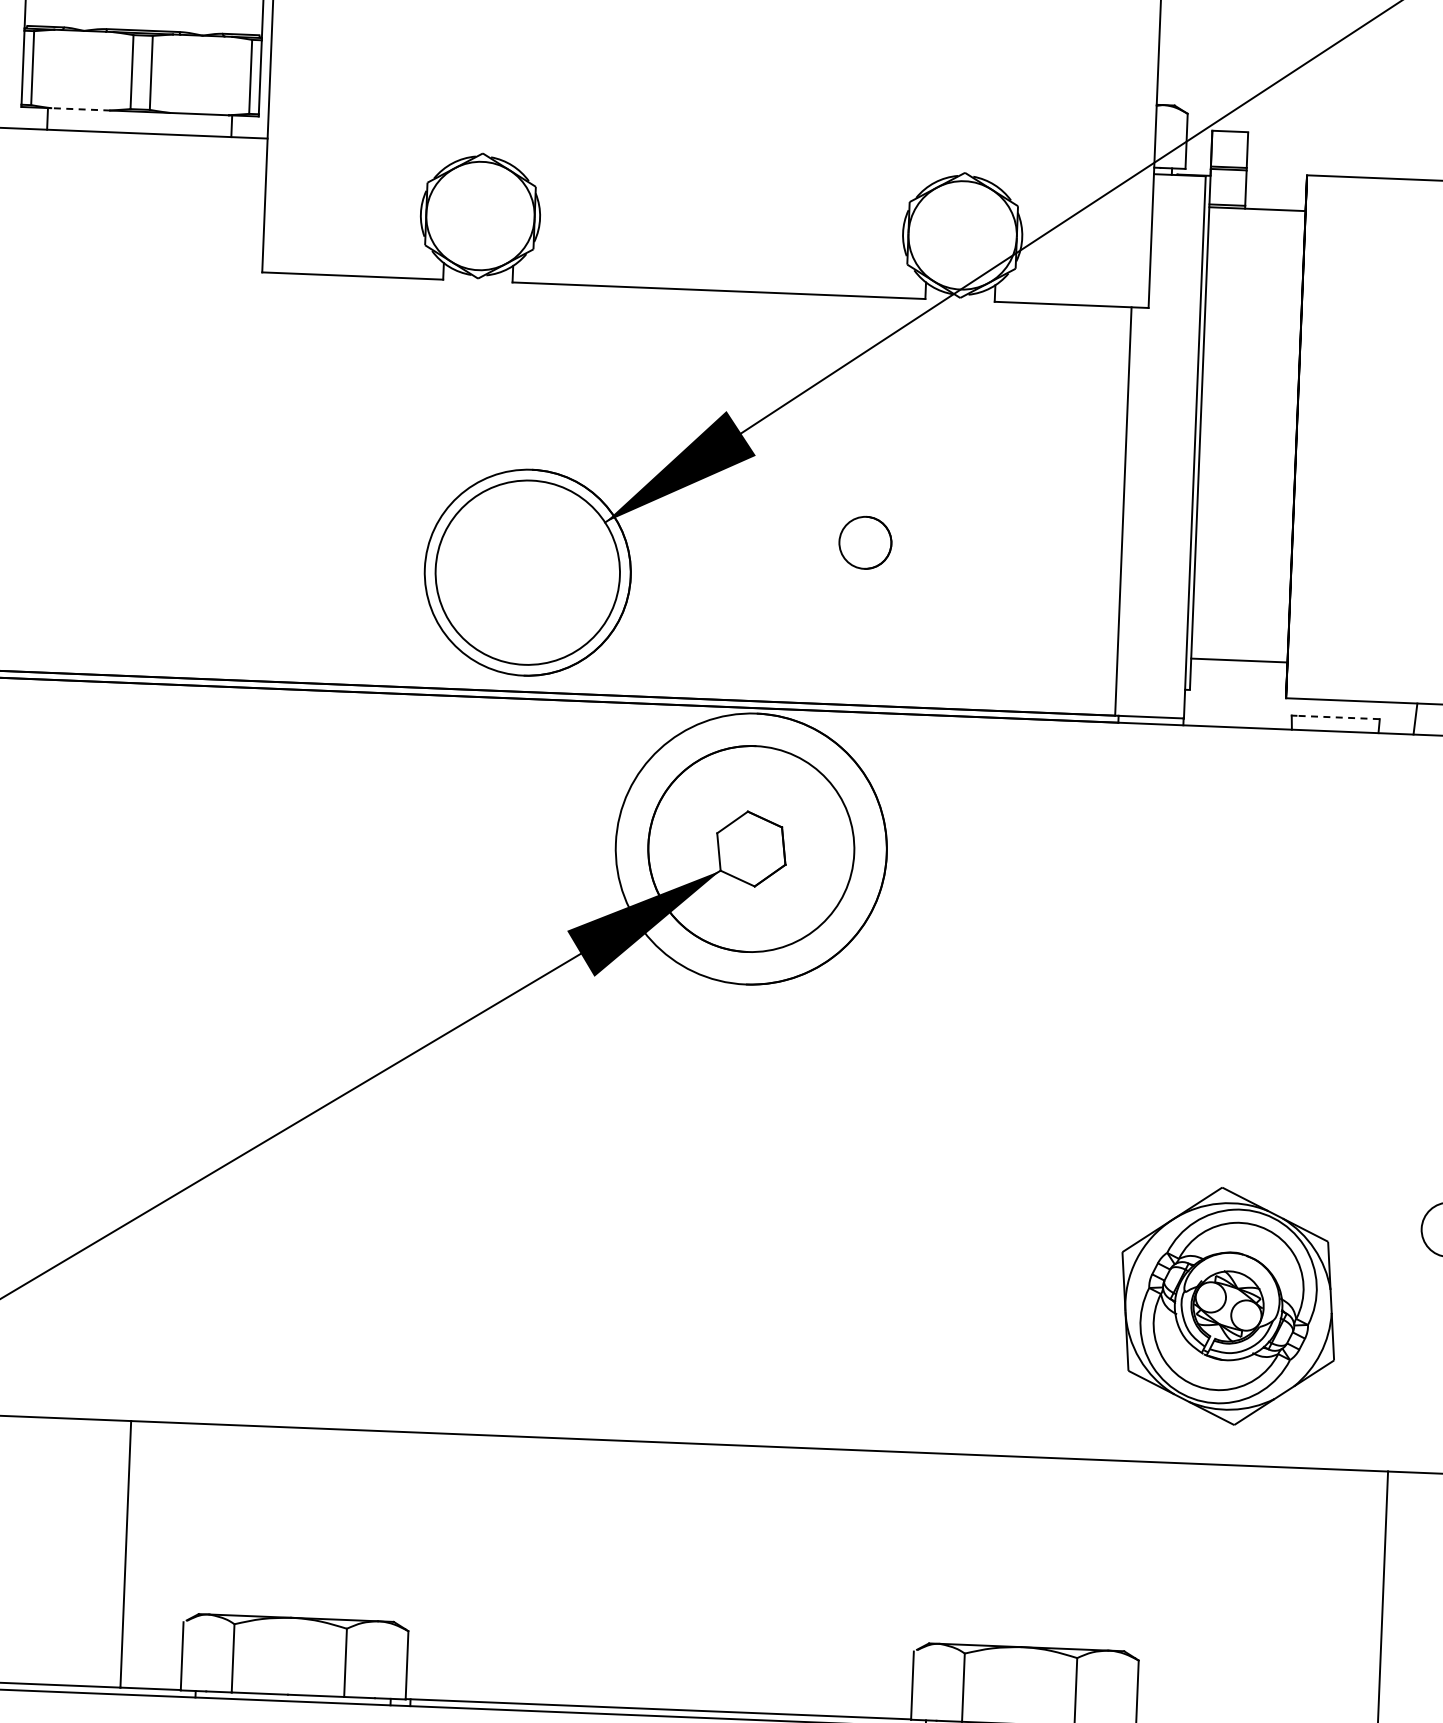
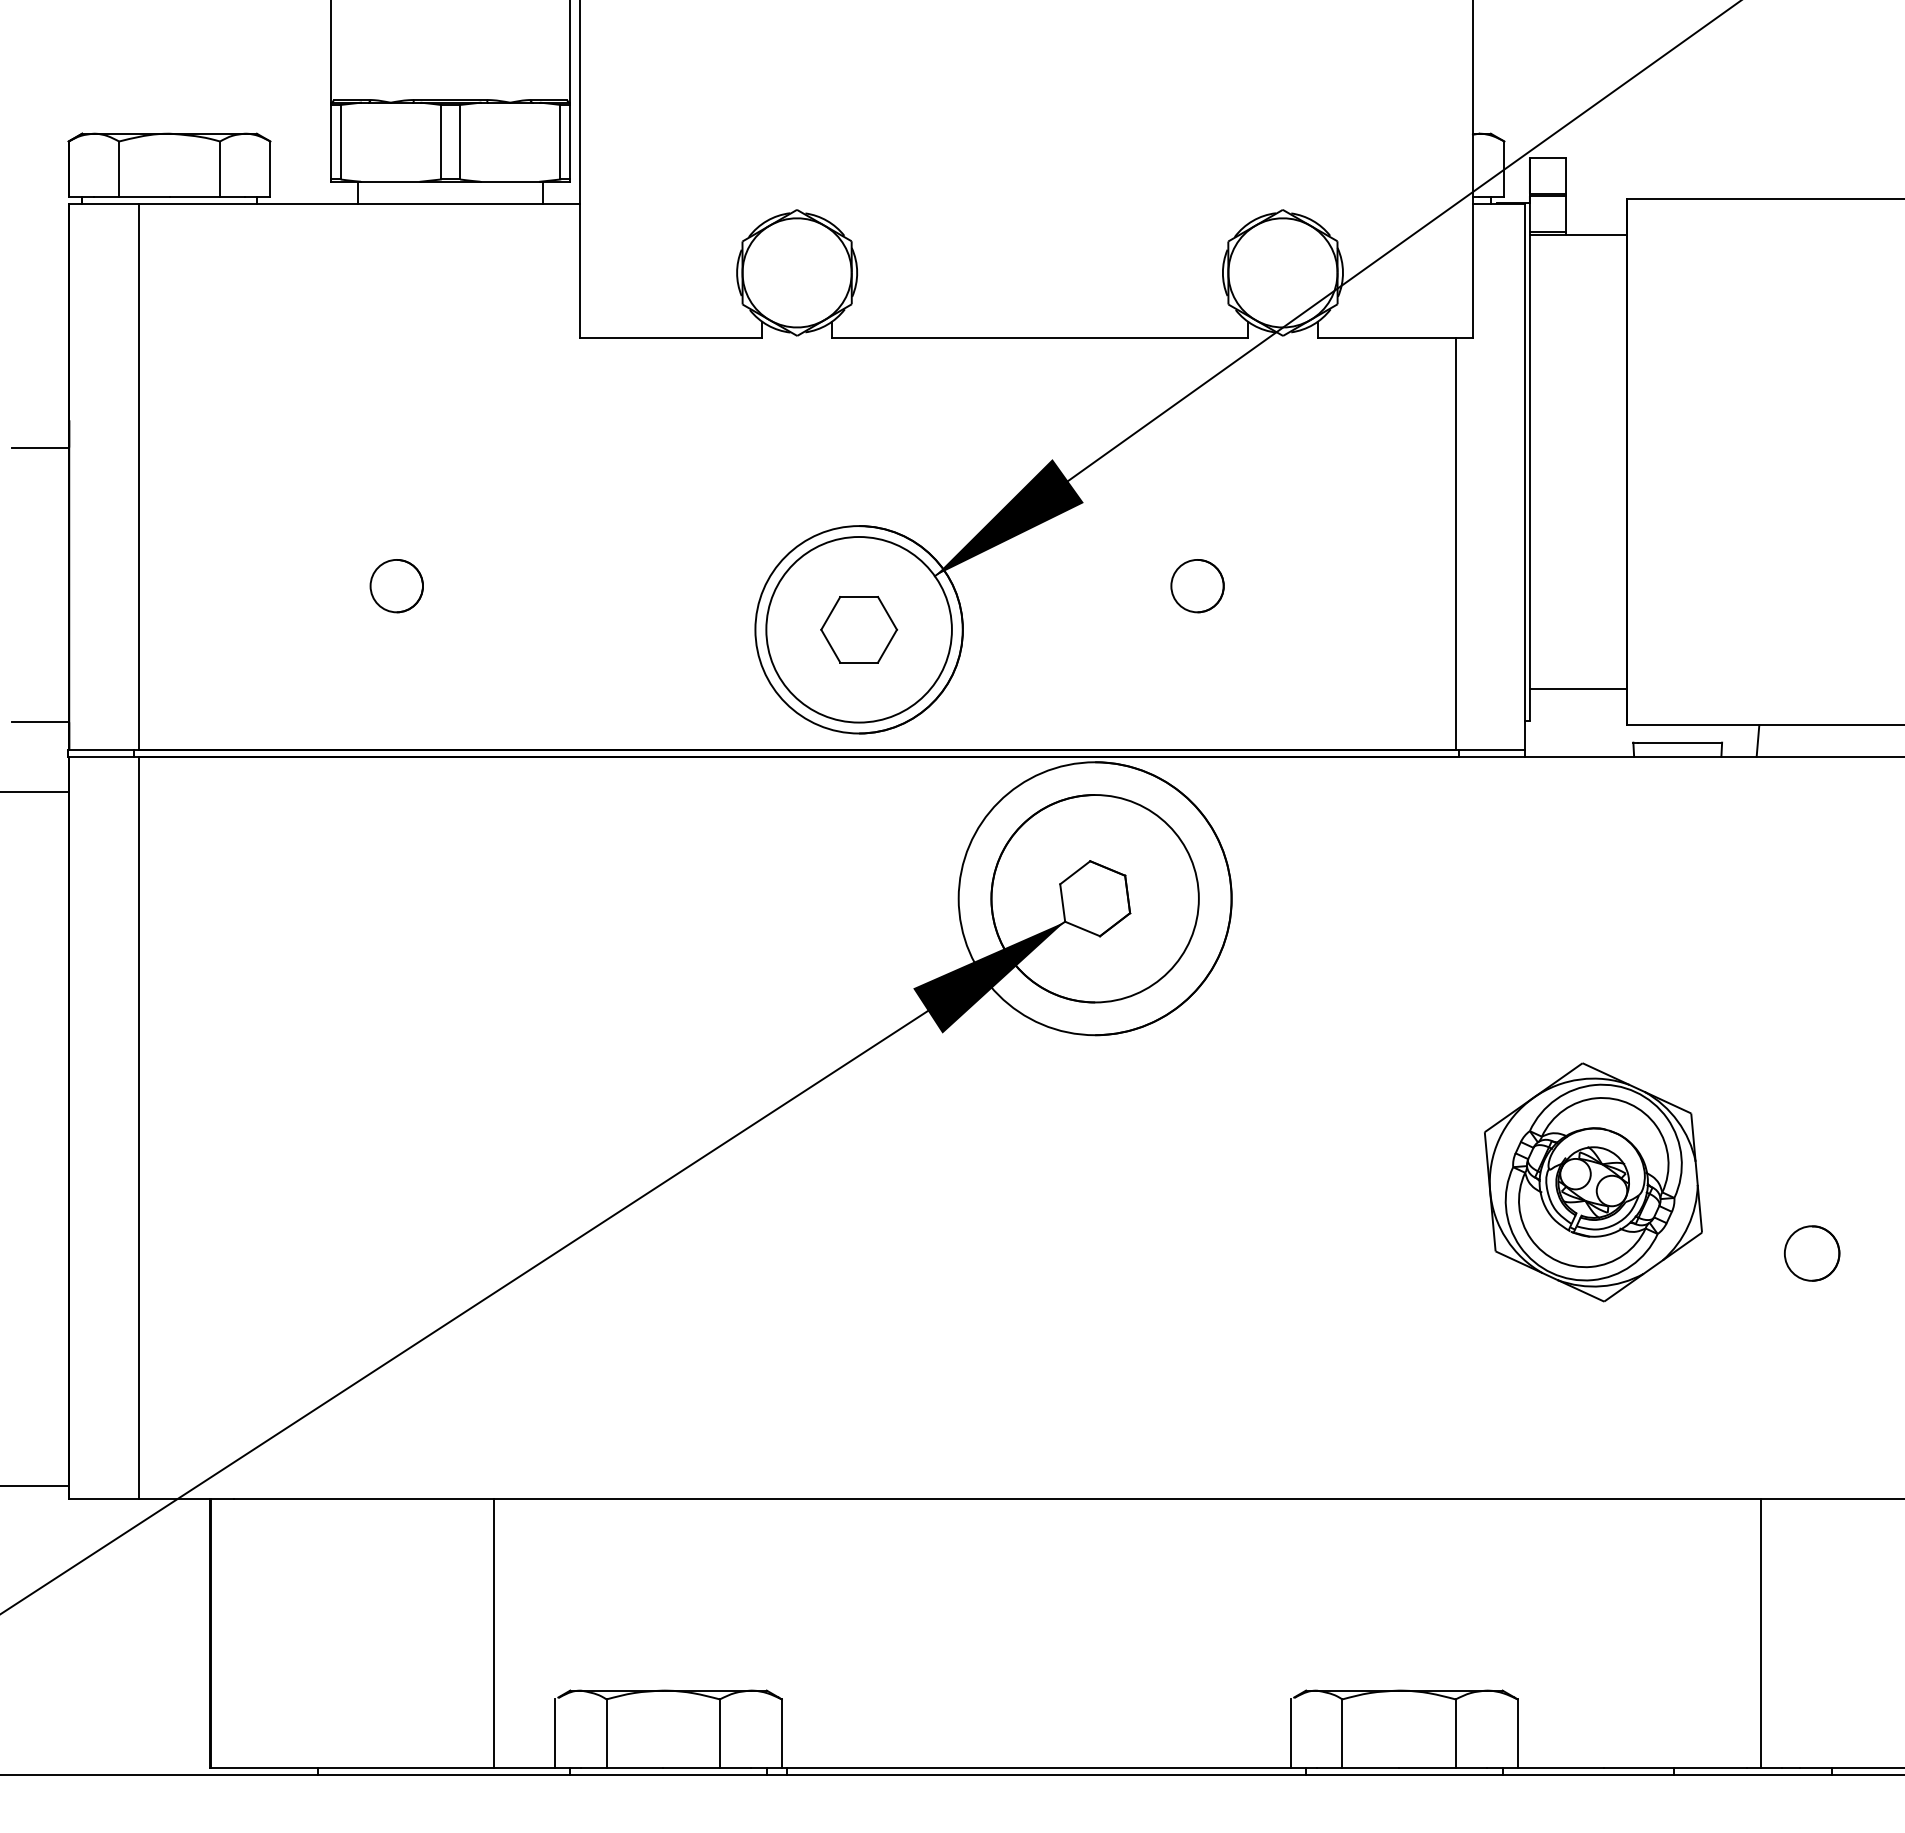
line: (80, 109) -> (390, 181), dashed -> solid
circle: (70, 511) -> (396, 586), added
part: (528, 572) -> (859, 629), added
line: (1338, 717) -> (1680, 742), dashed -> solid
part: (1228, 1306) -> (1593, 1182), moved

